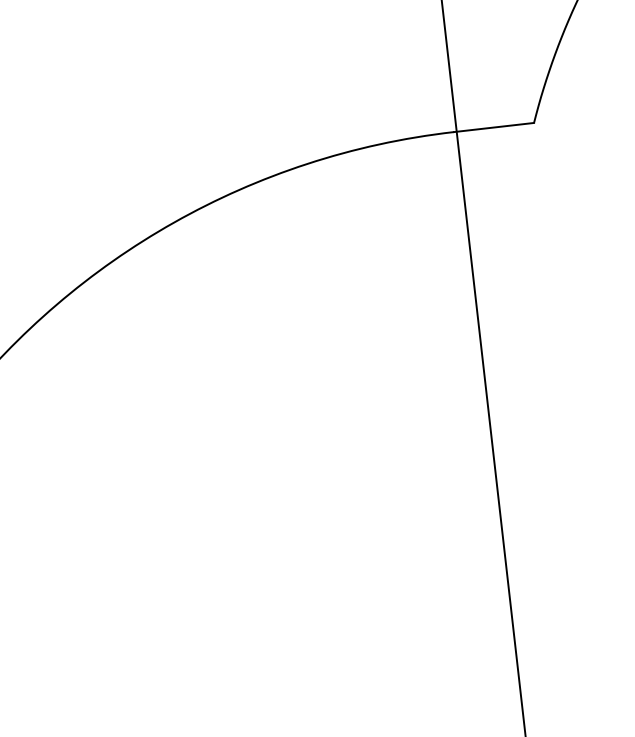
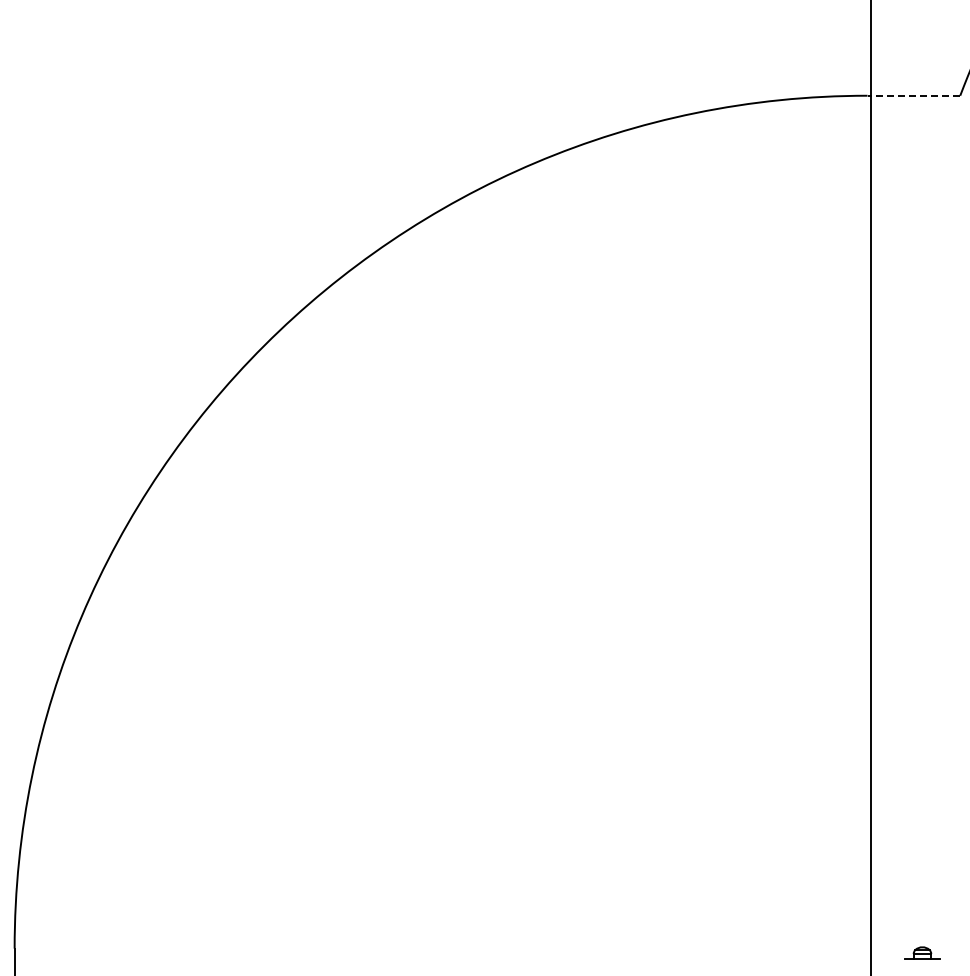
line: (493, 127) -> (913, 95), solid -> dashed

